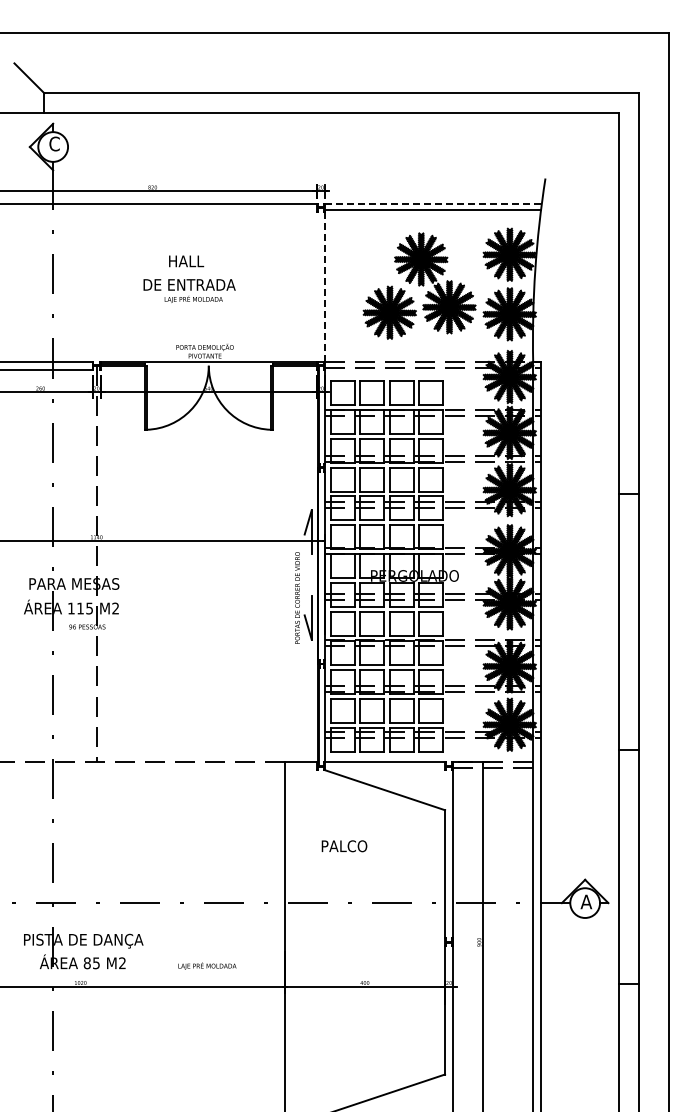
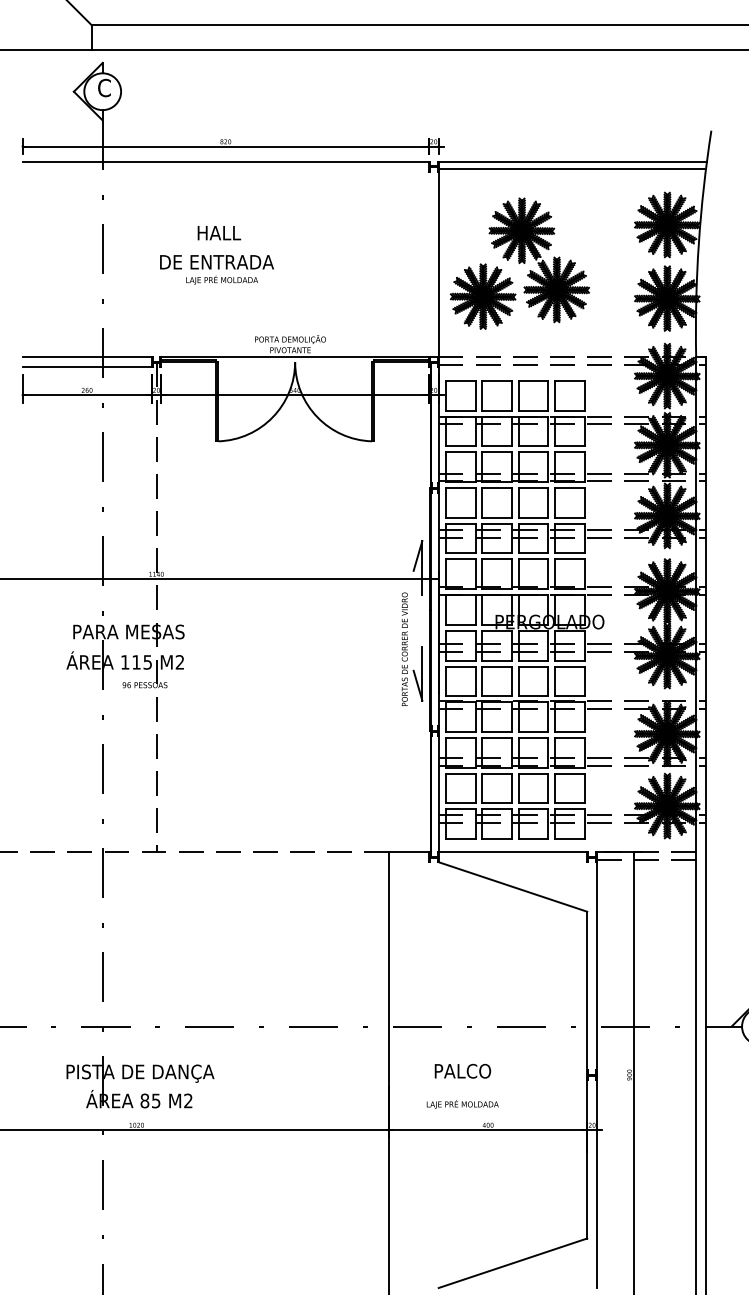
line: (433, 203) -> (572, 161), dashed -> solid
text: (186, 261) -> (219, 233), moved
line: (324, 285) -> (438, 262), dashed -> solid
part: (419, 285) -> (519, 262), moved
text: (189, 290) -> (216, 269), moved
text: (344, 846) -> (462, 1071), moved
text: (207, 965) -> (462, 1103), moved

